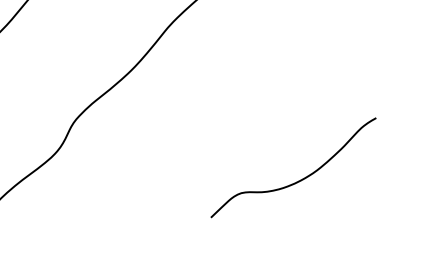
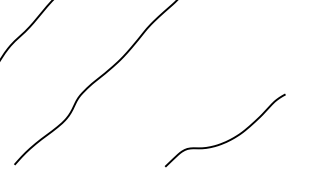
curve: (297, 180) -> (228, 139), moved

